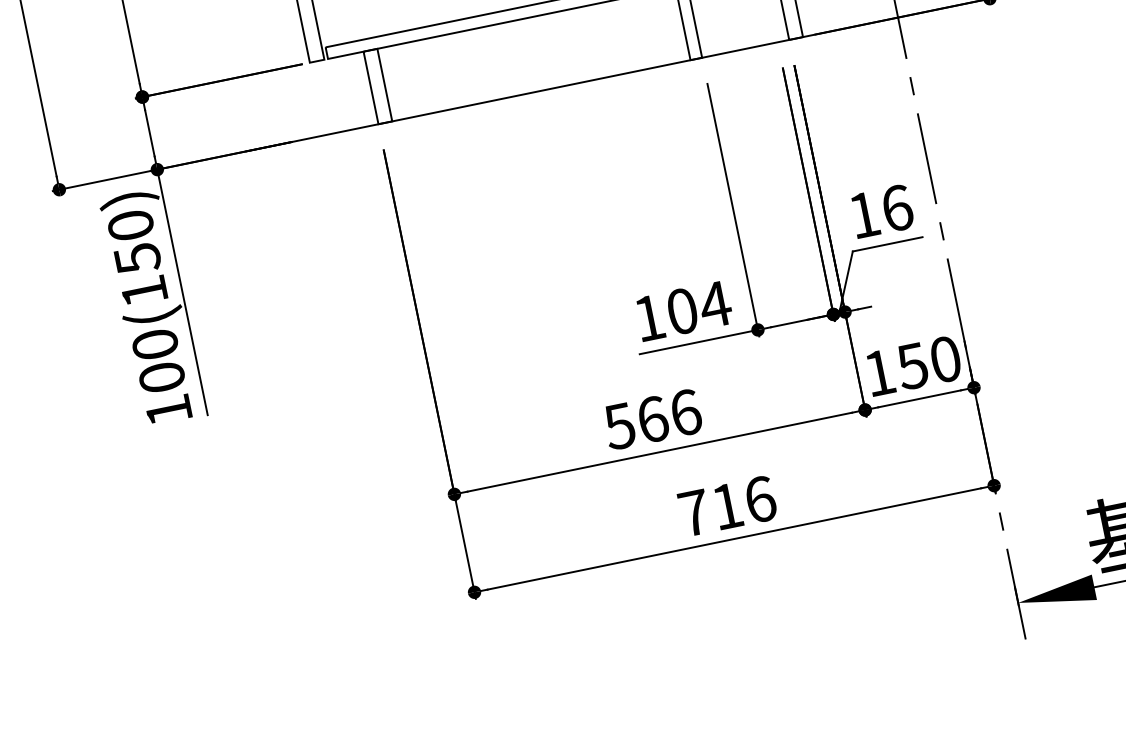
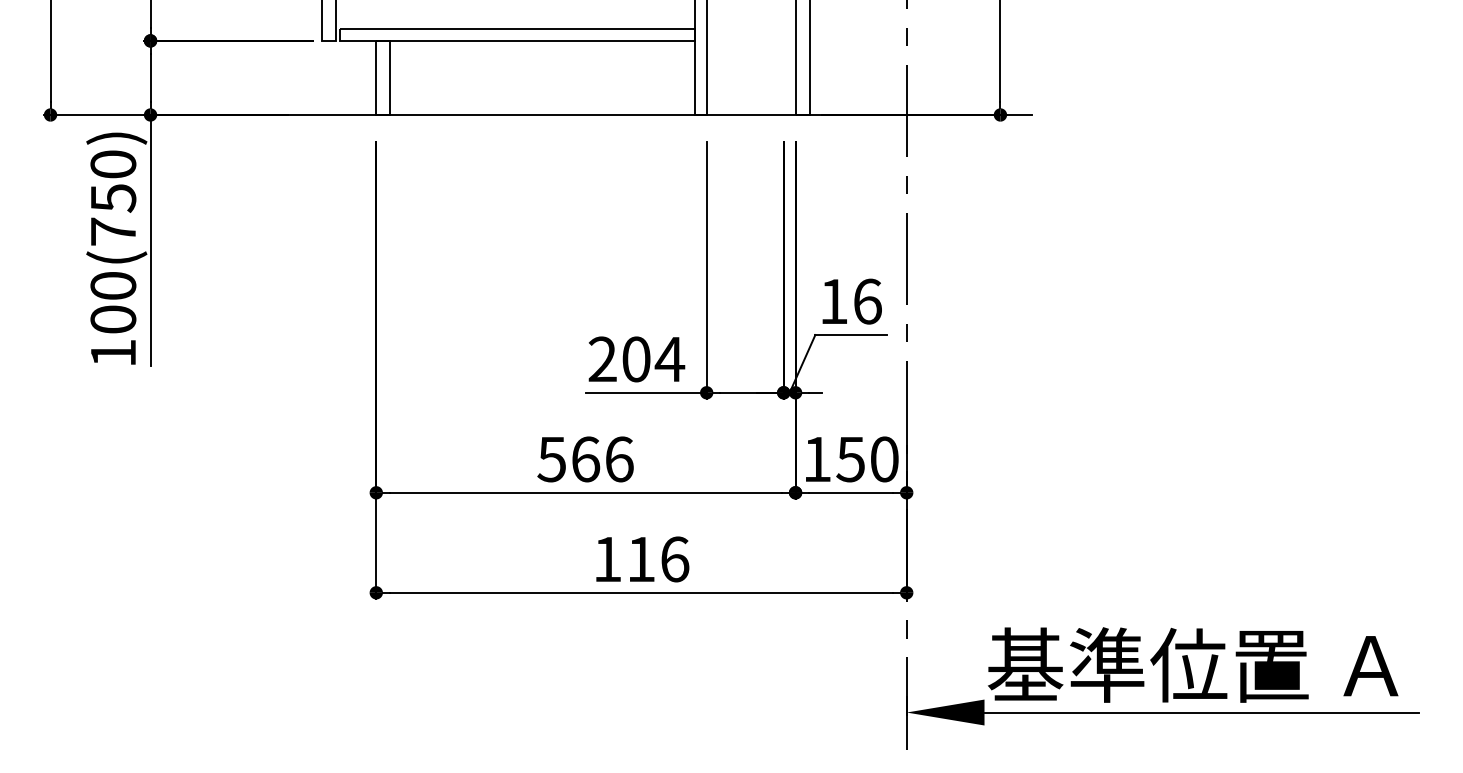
text: (144, 291) -> (113, 231), 100(150) -> 100(750)
text: (649, 317) -> (602, 358), 104 -> 204
text: (694, 513) -> (607, 559), 716 -> 116

